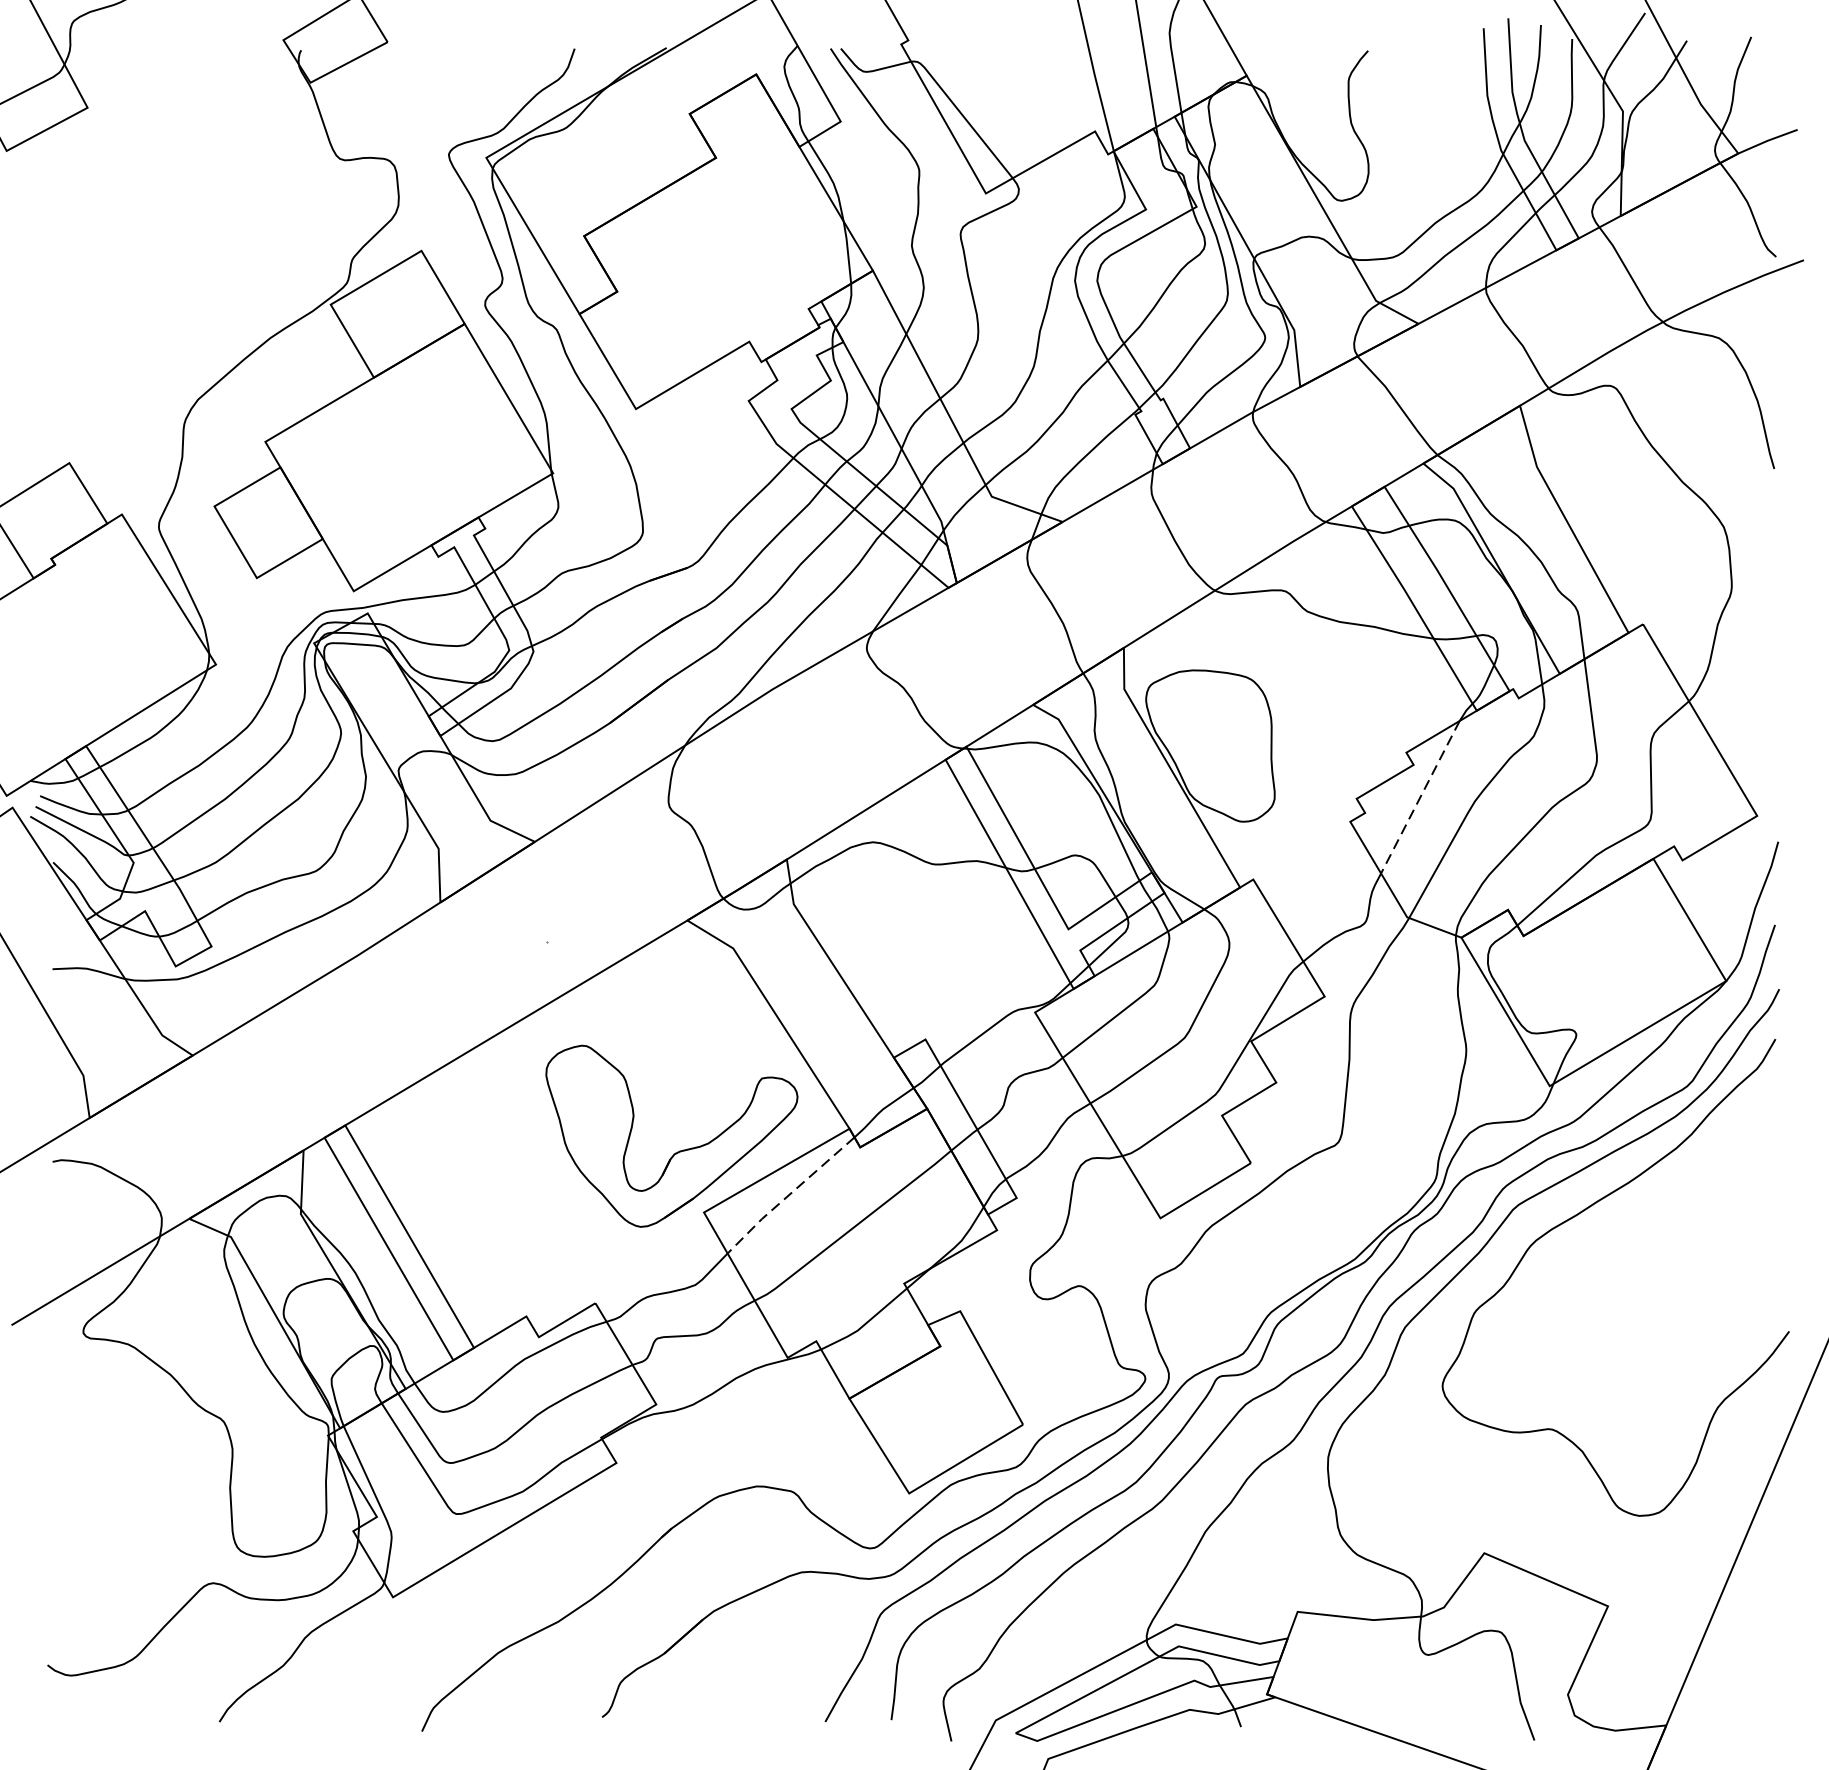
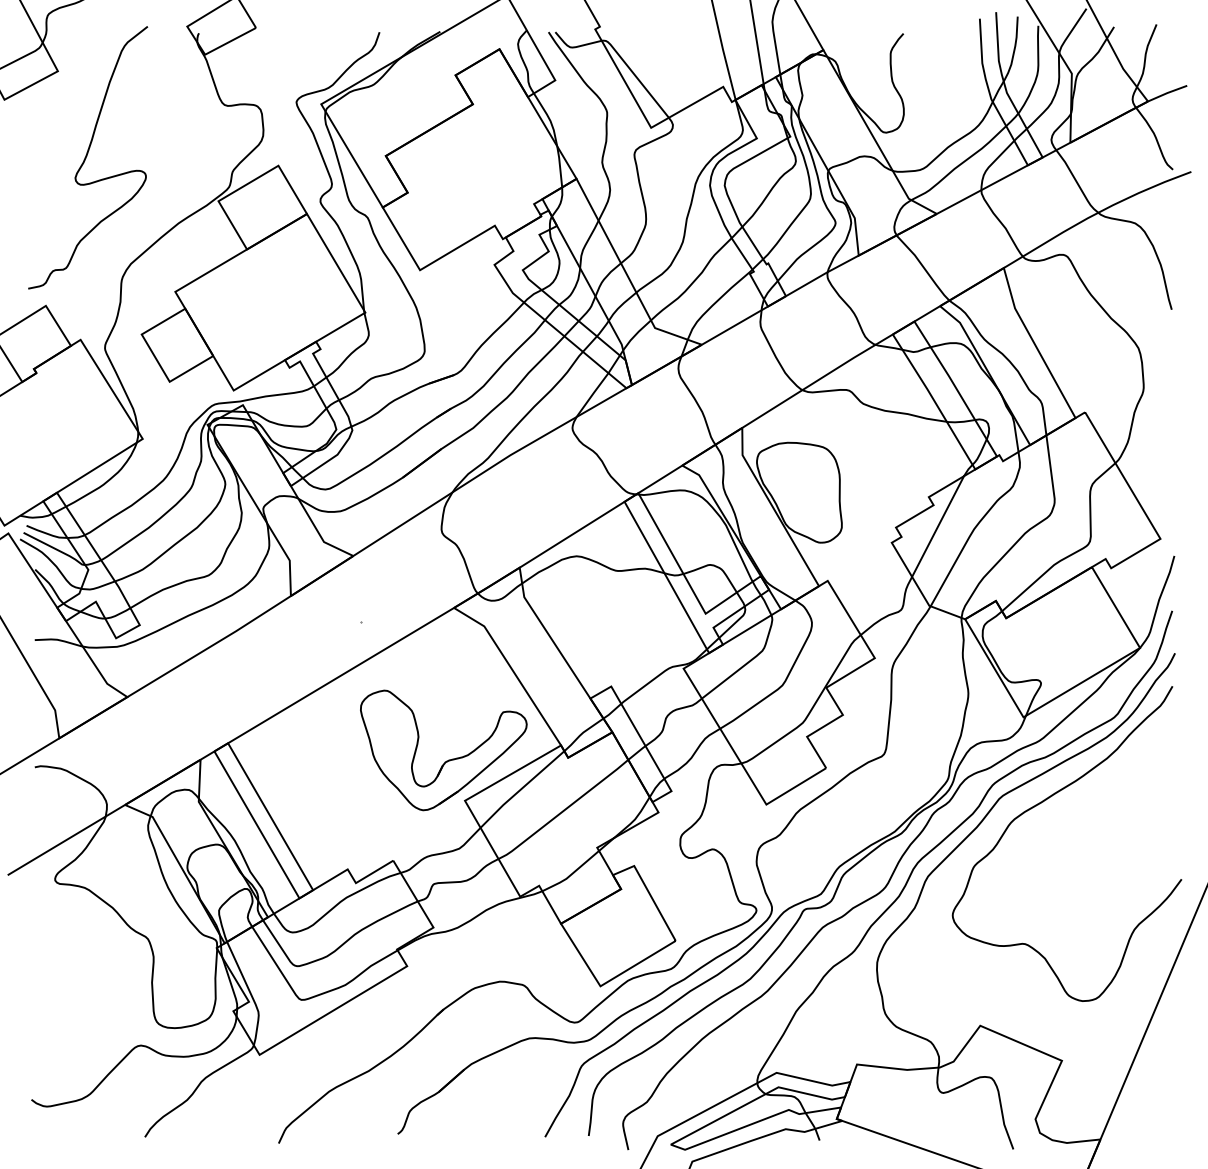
curve: (132, 236) -> (87, 156), added
line: (1421, 797) -> (938, 526), dashed -> solid
line: (789, 1195) -> (521, 789), dashed -> solid

